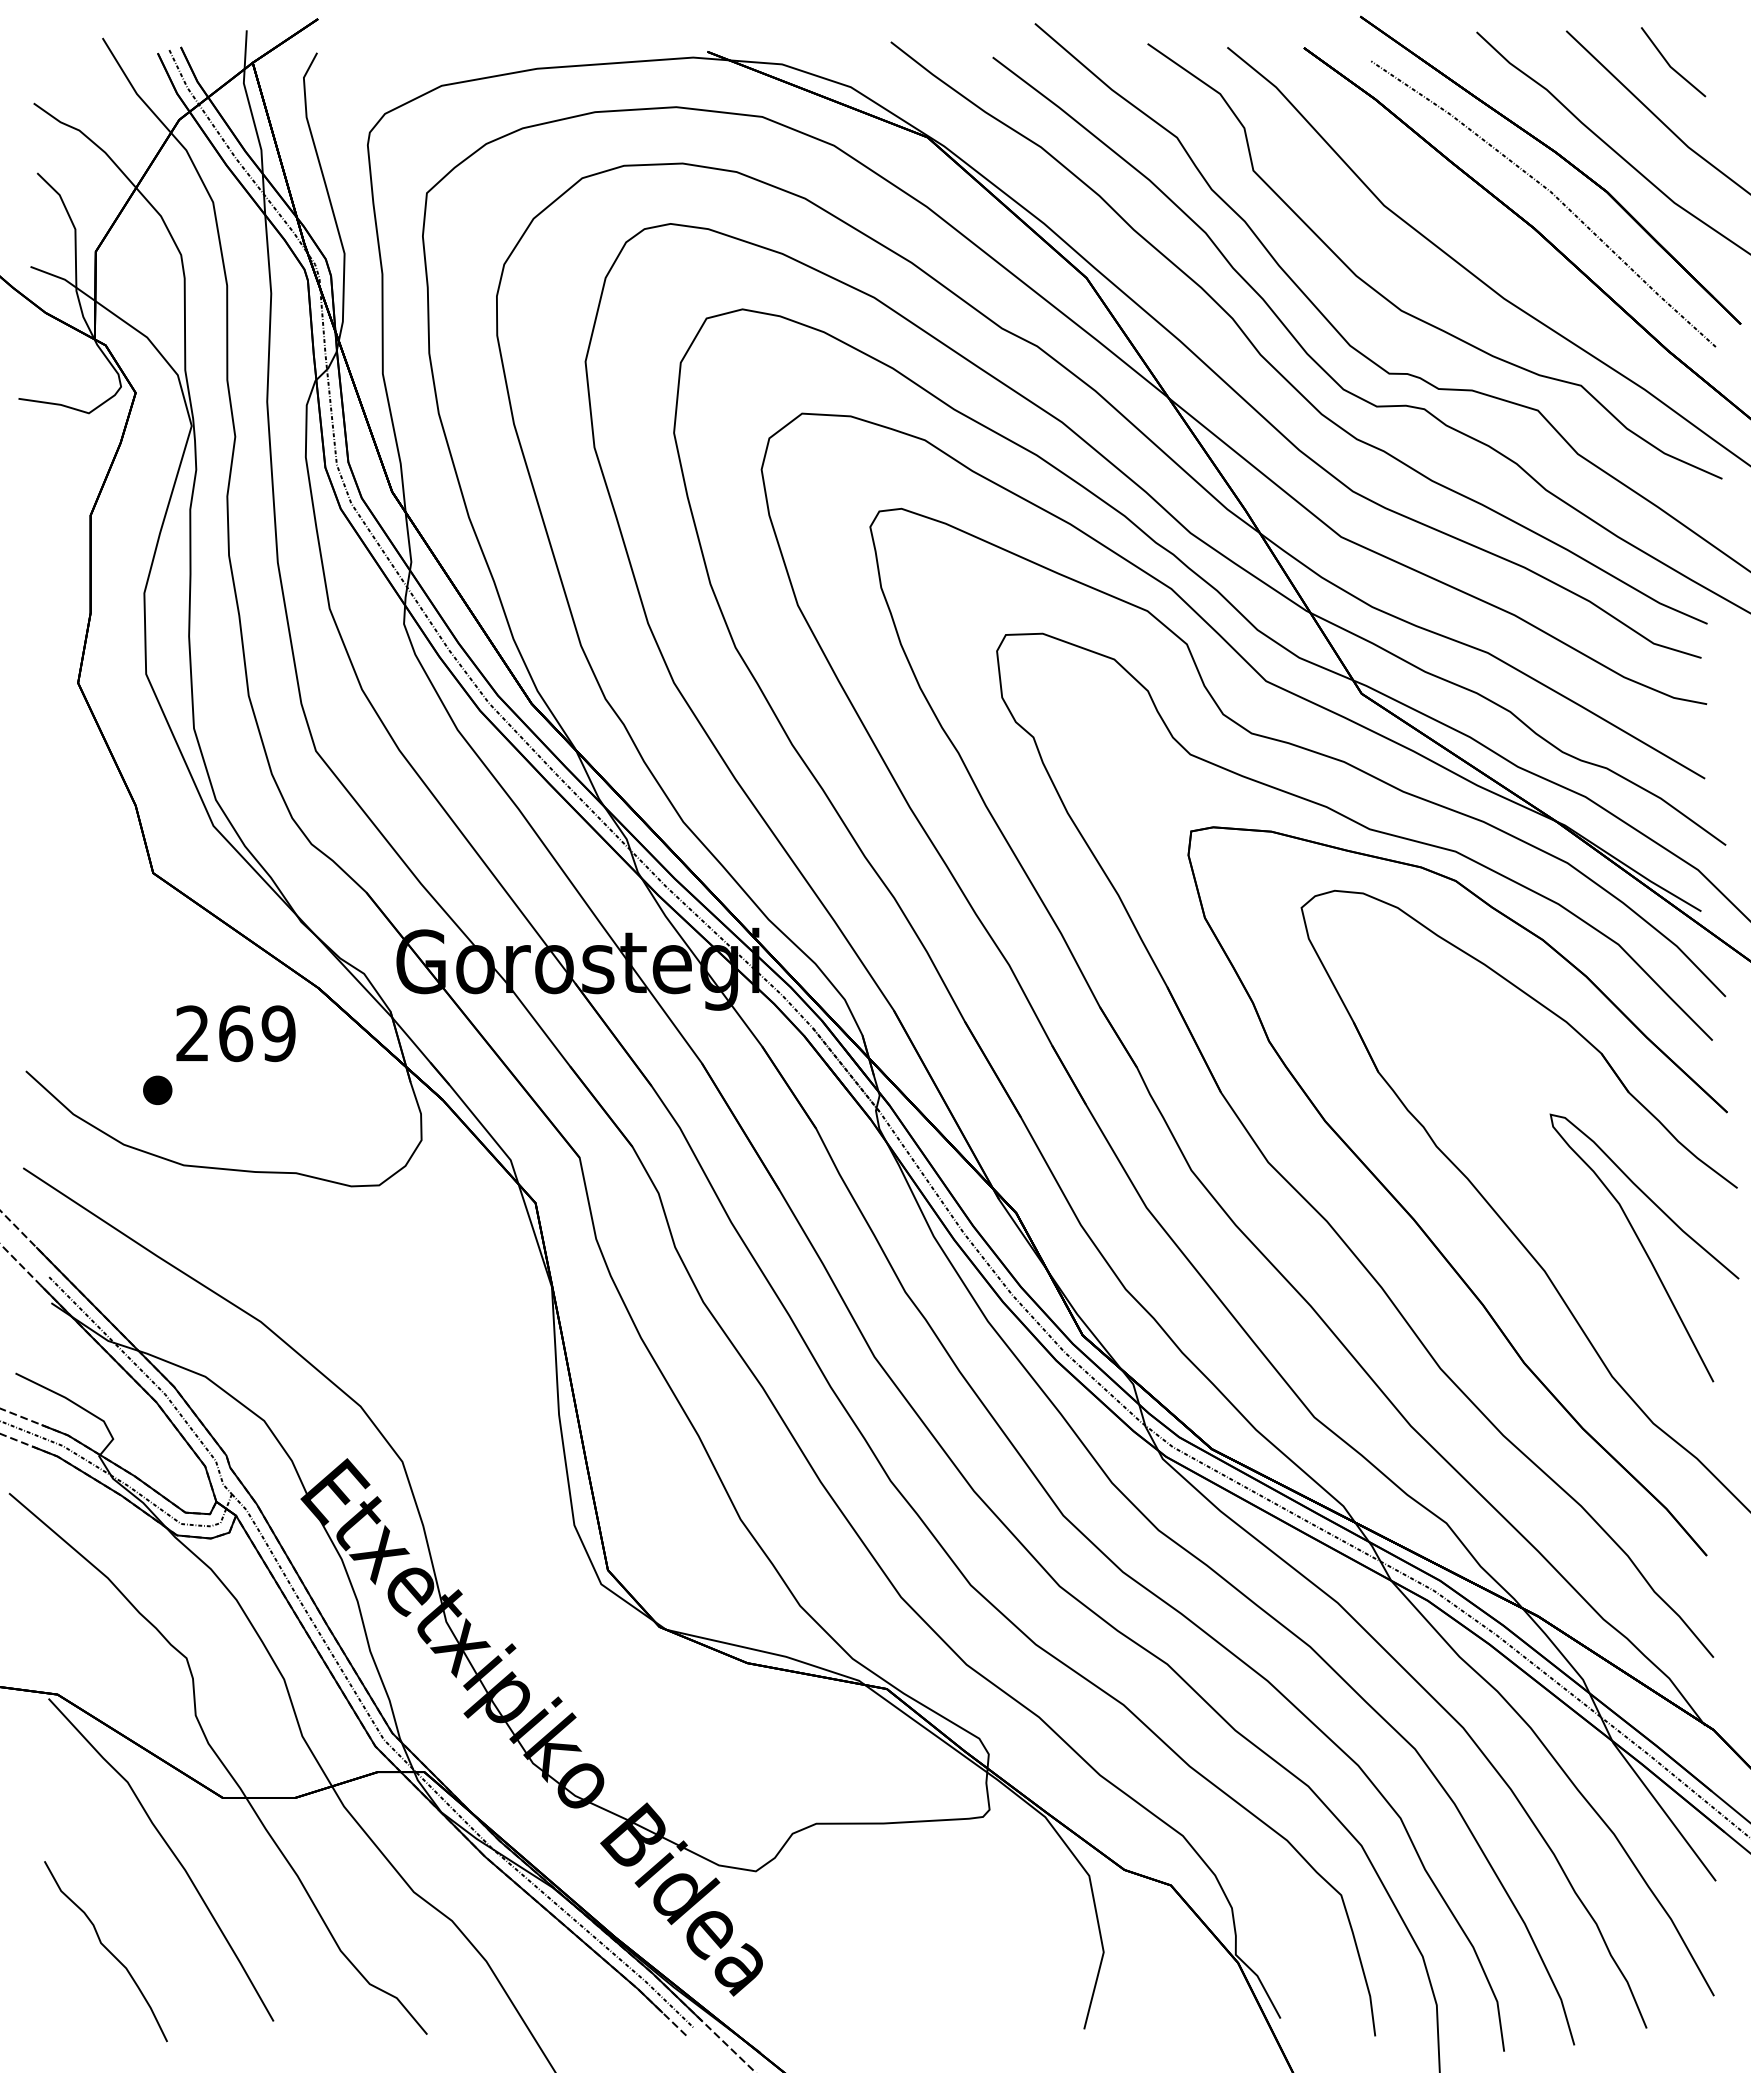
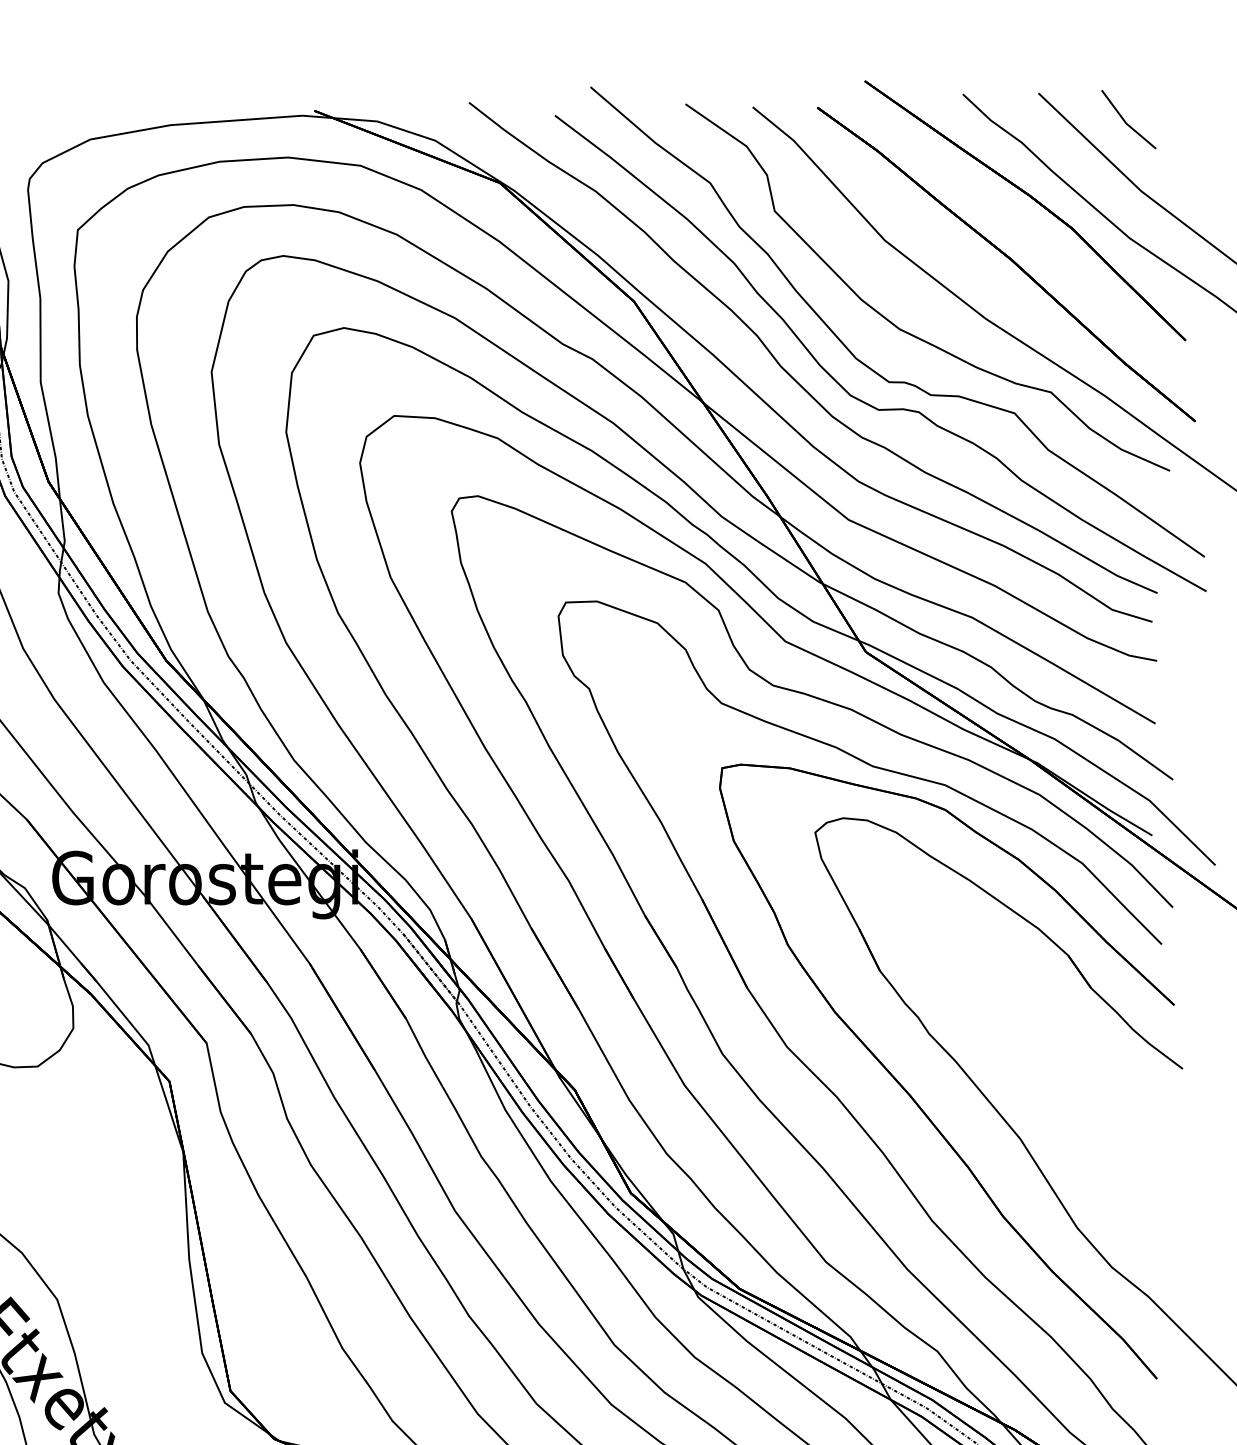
curve: (1549, 192) -> (1024, 229), removed
part: (1644, 1247) -> (1104, 1118), removed

